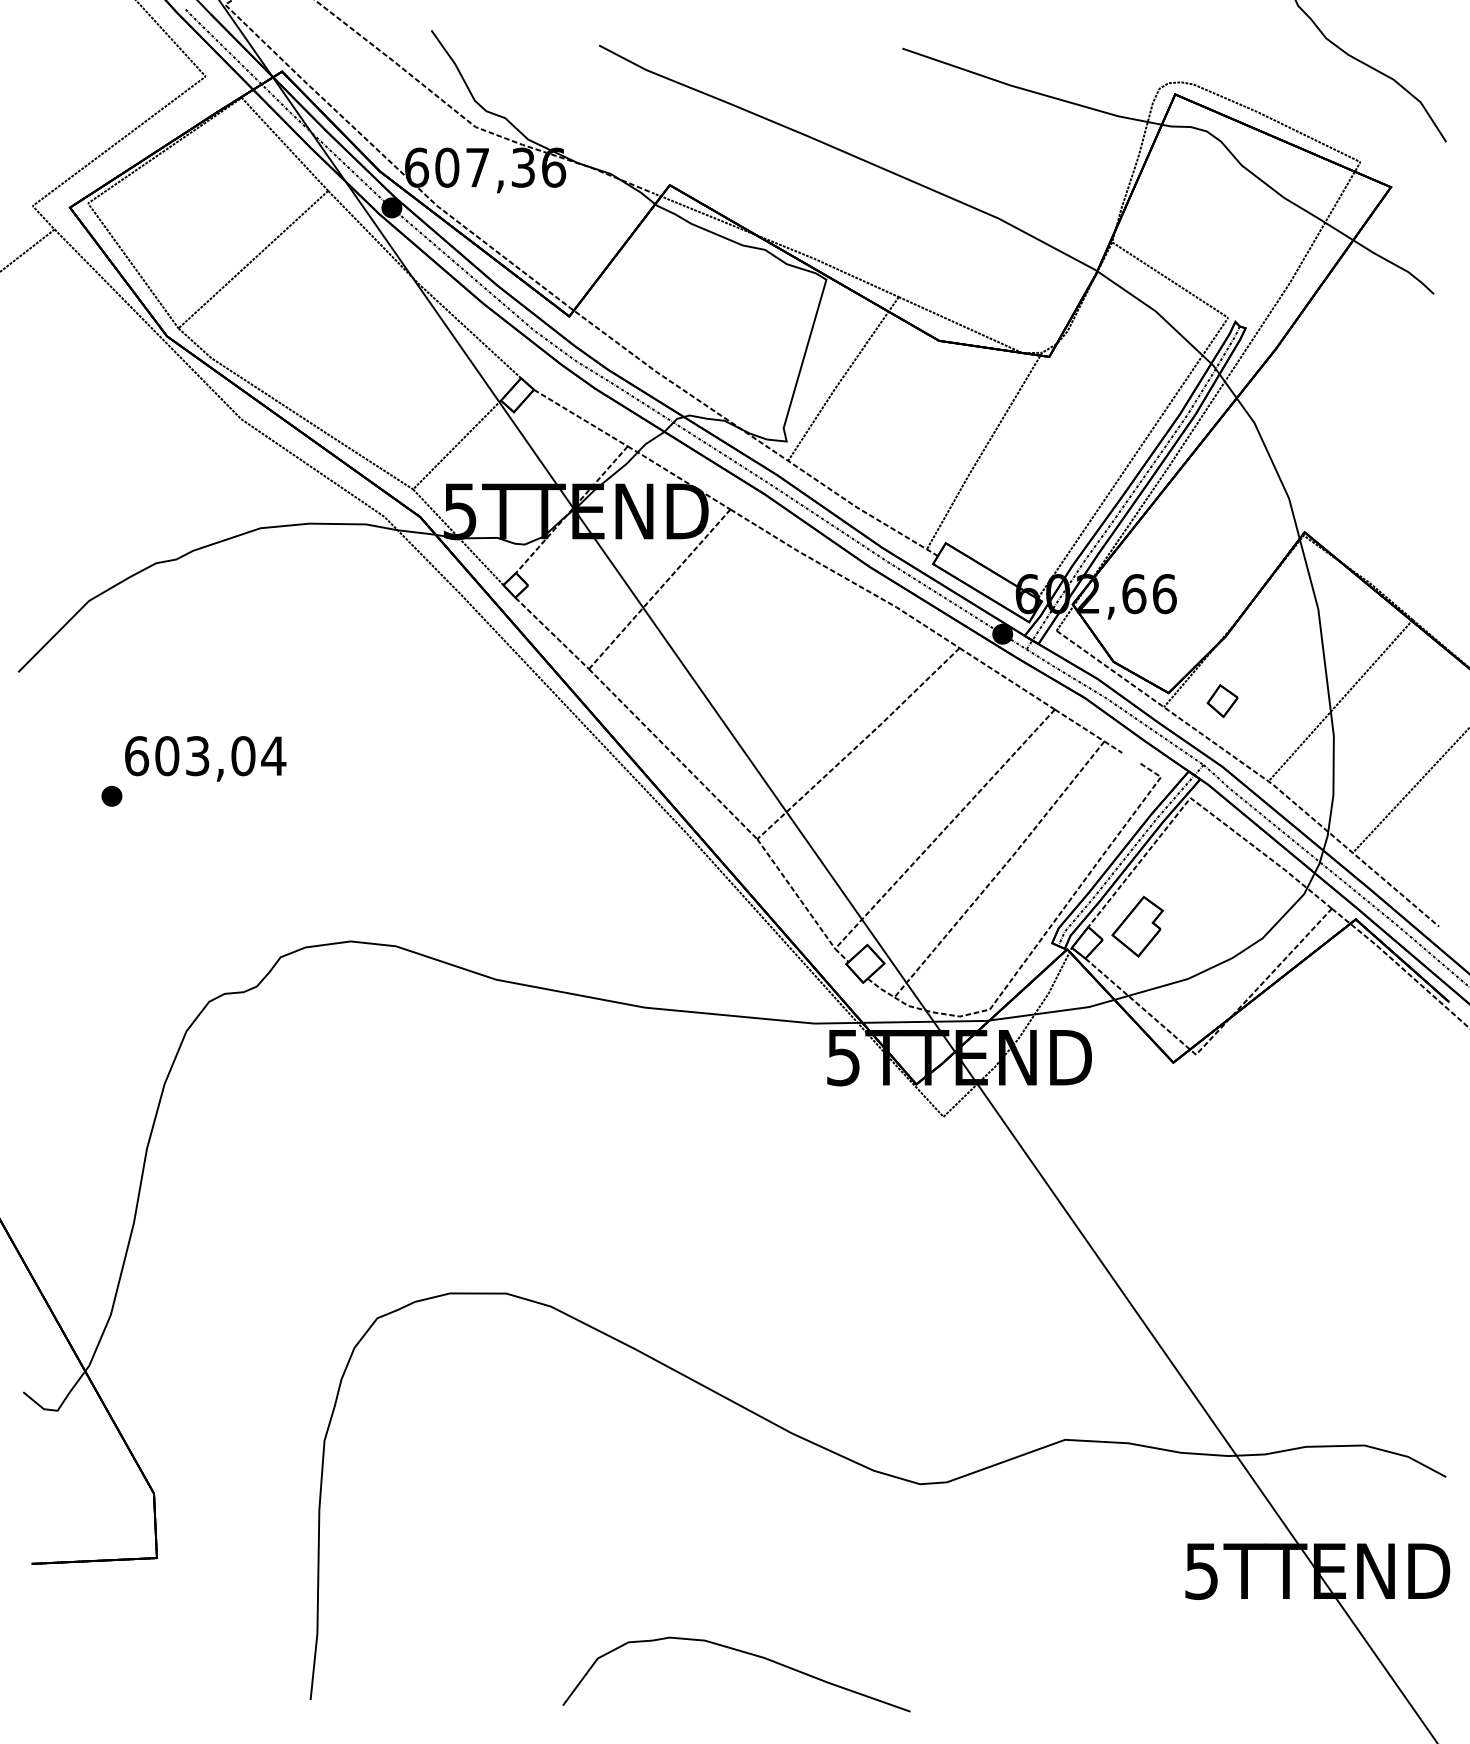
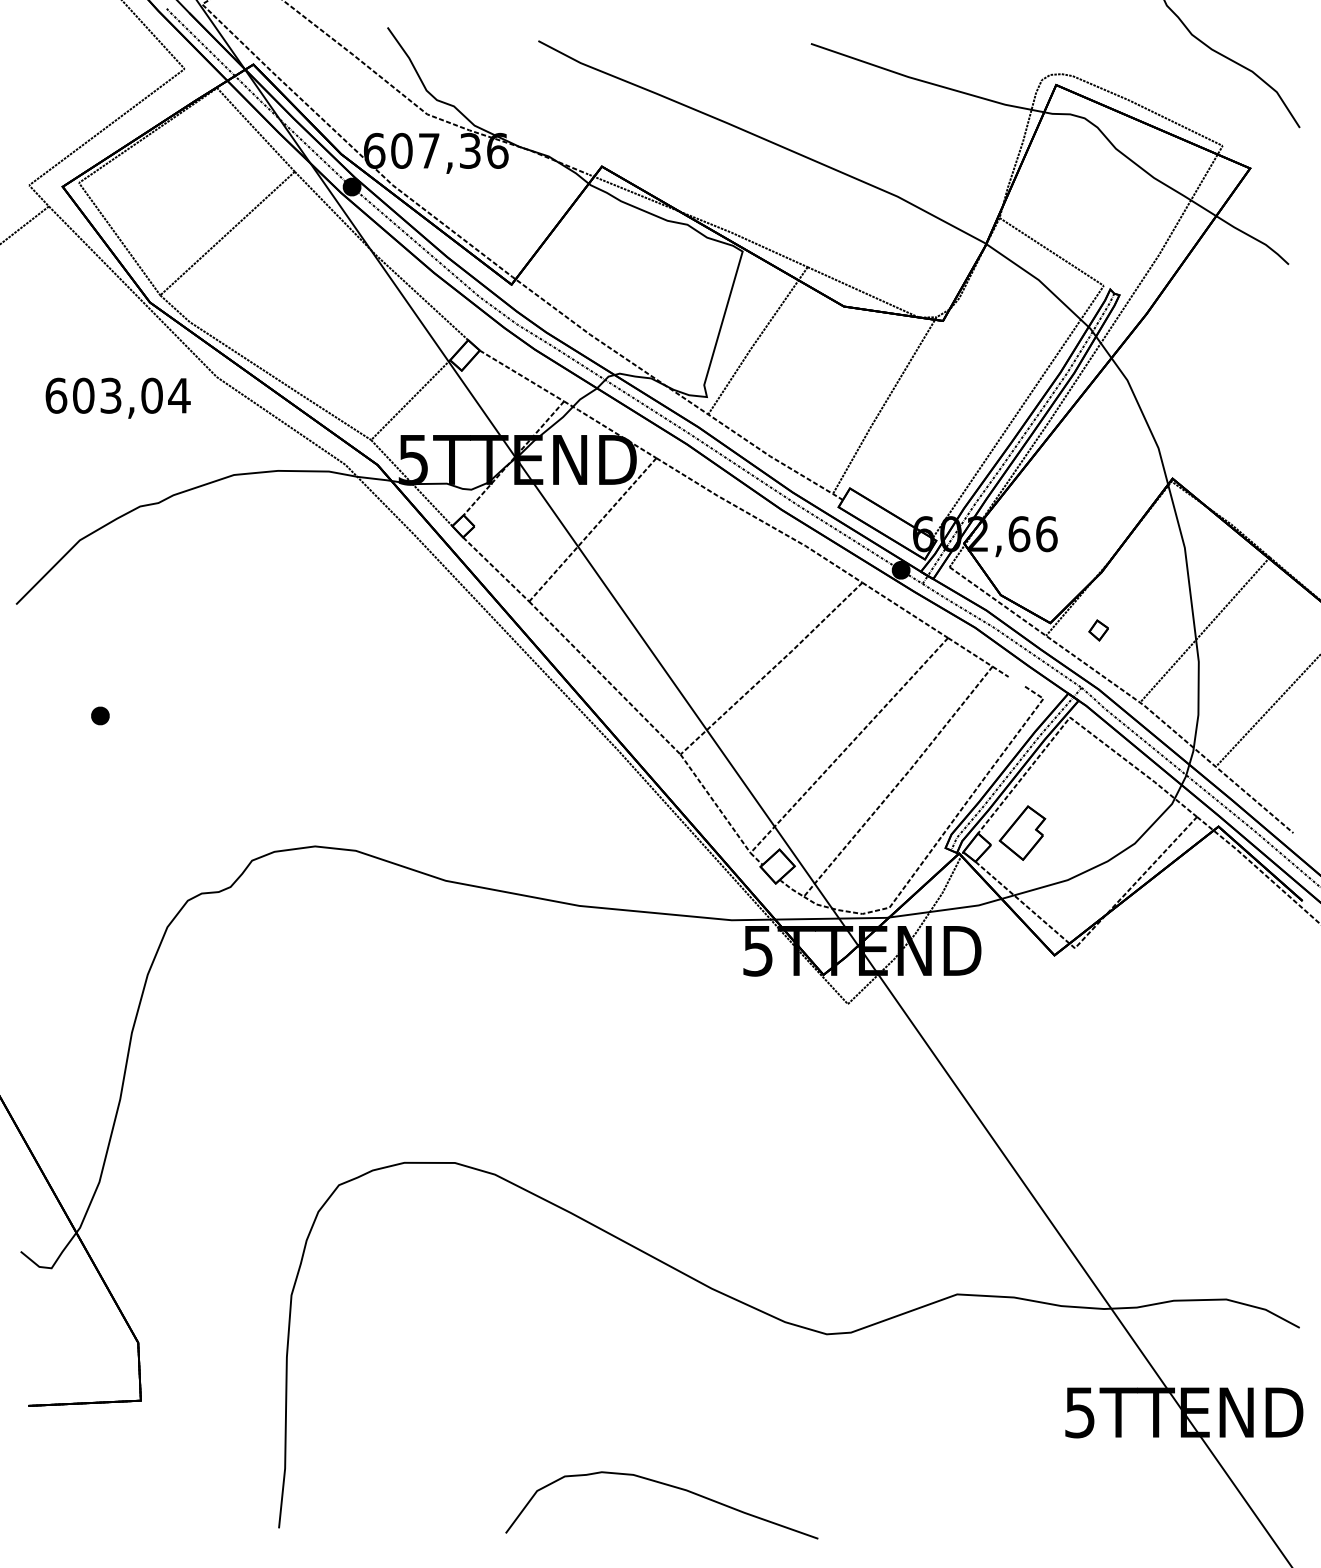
part: (1222, 701) -> (1098, 630), size x0.7
text: (205, 758) -> (118, 397), moved

